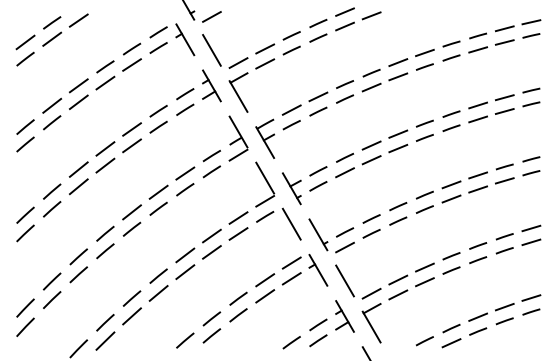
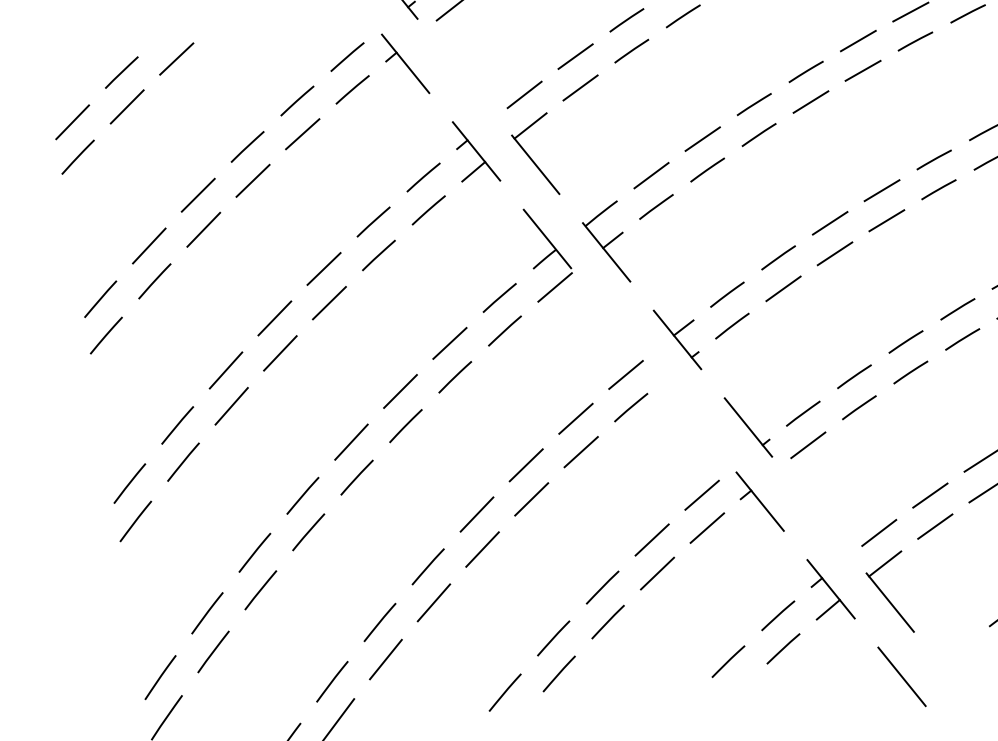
line: (211, 50) -> (463, 77), removed
line: (265, 177) -> (618, 325), removed
line: (291, 223) -> (688, 412), removed
line: (344, 280) -> (818, 514), removed

